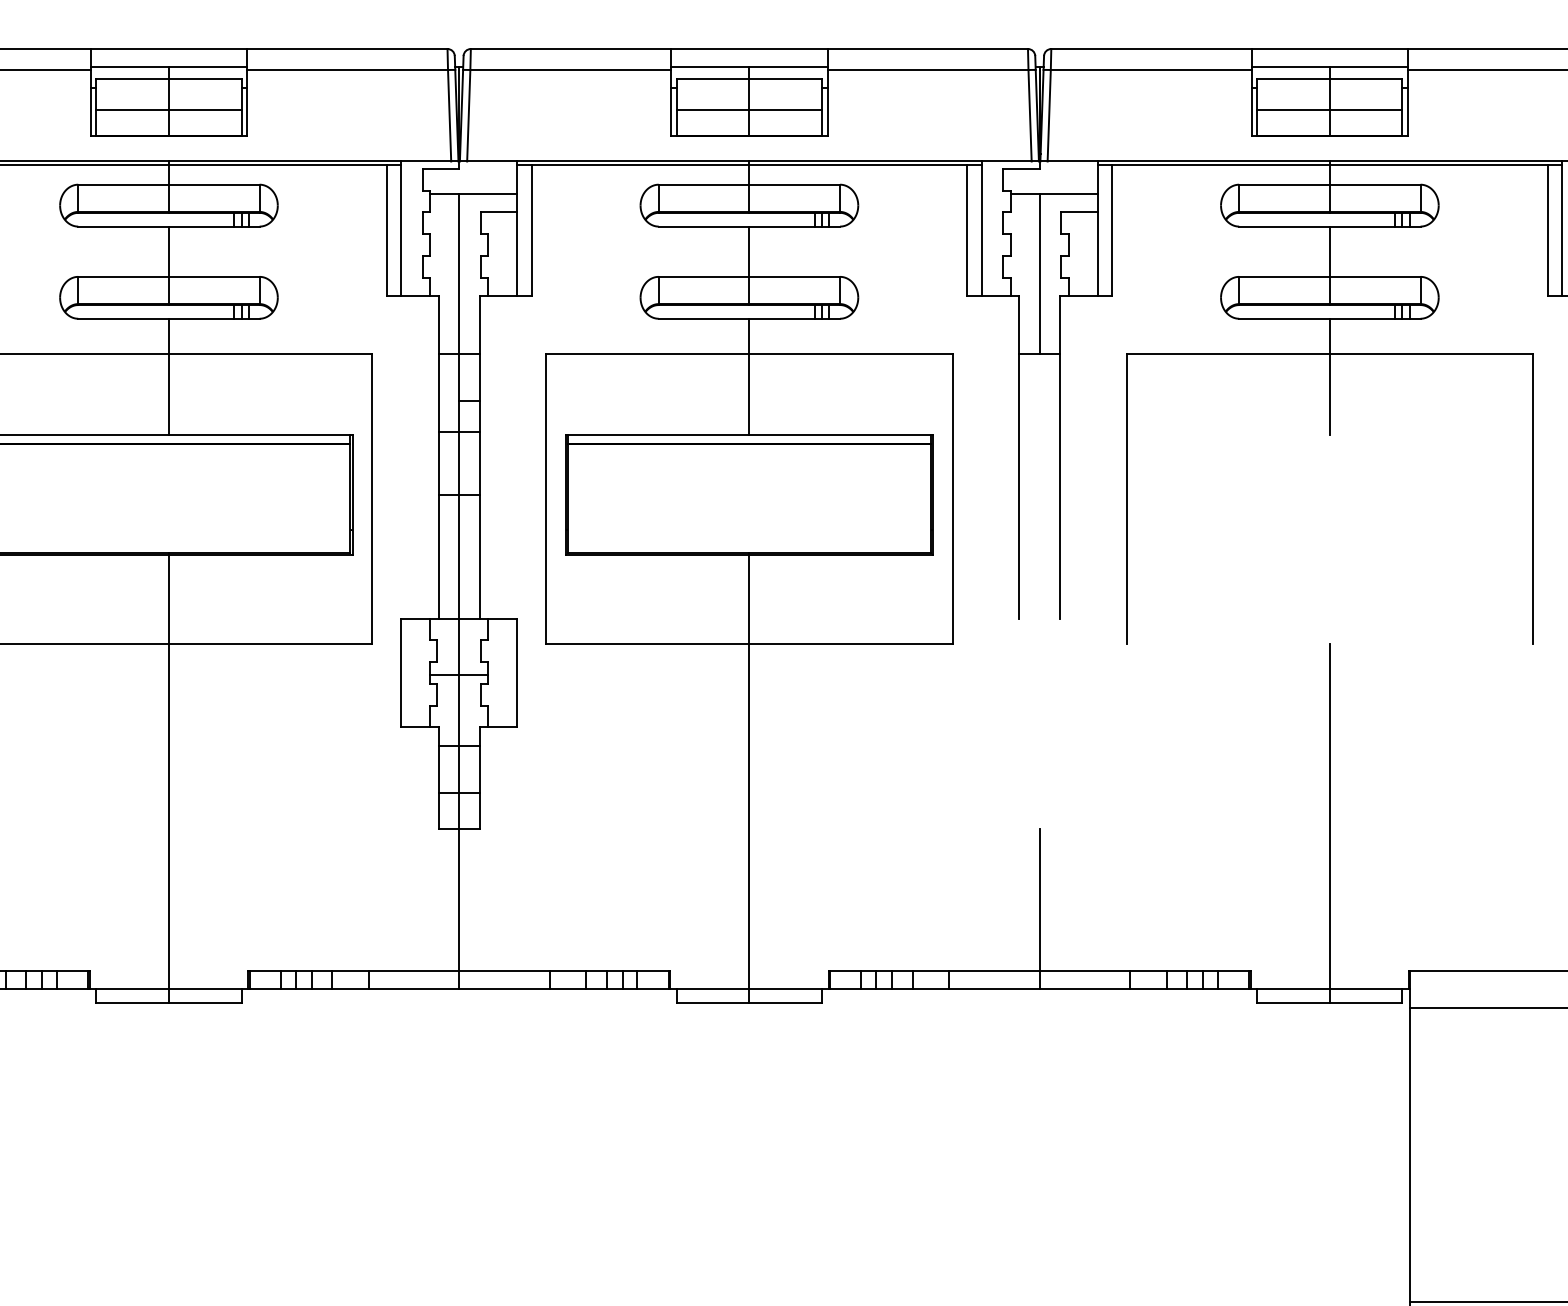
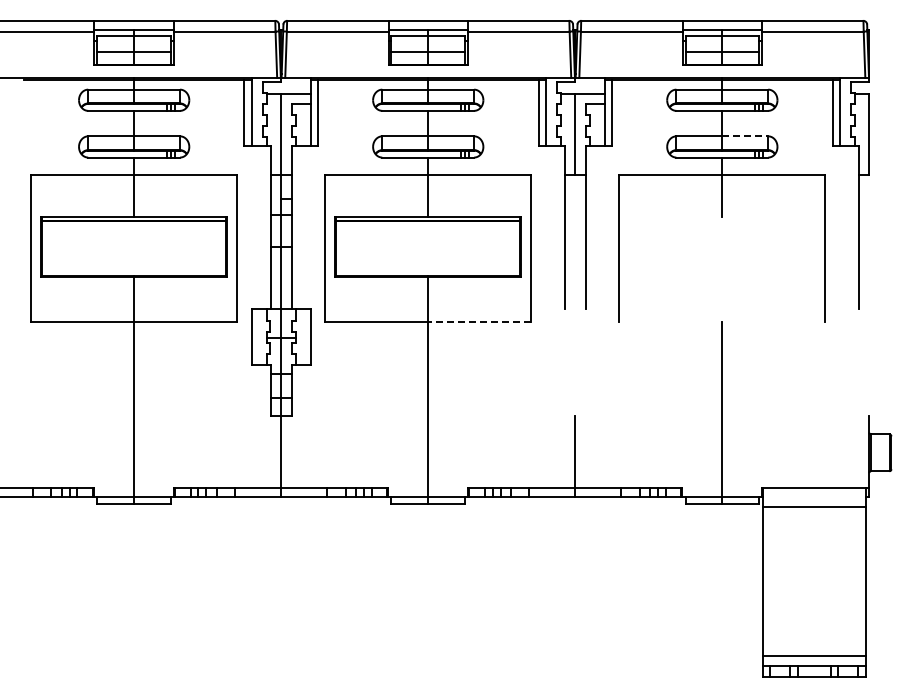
line: (1375, 277) -> (745, 136), solid -> dashed
line: (850, 644) -> (479, 322), solid -> dashed

